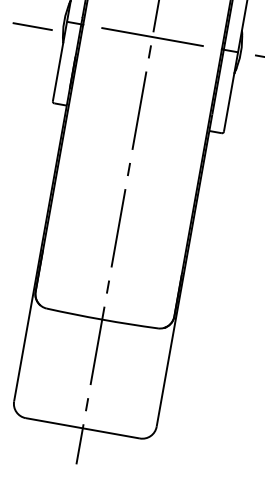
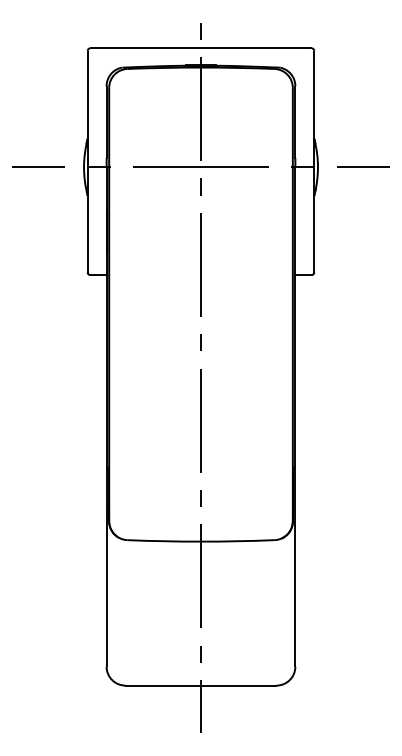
line: (32, 25) -> (38, 166), moved

